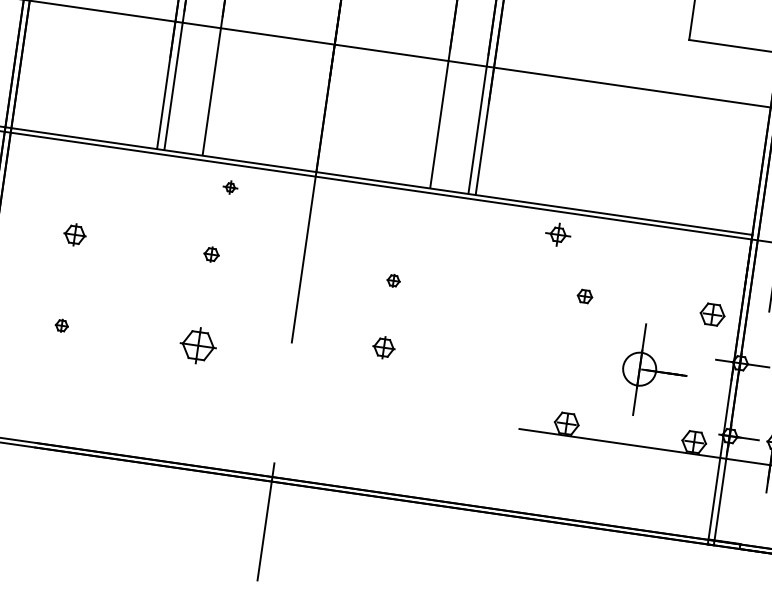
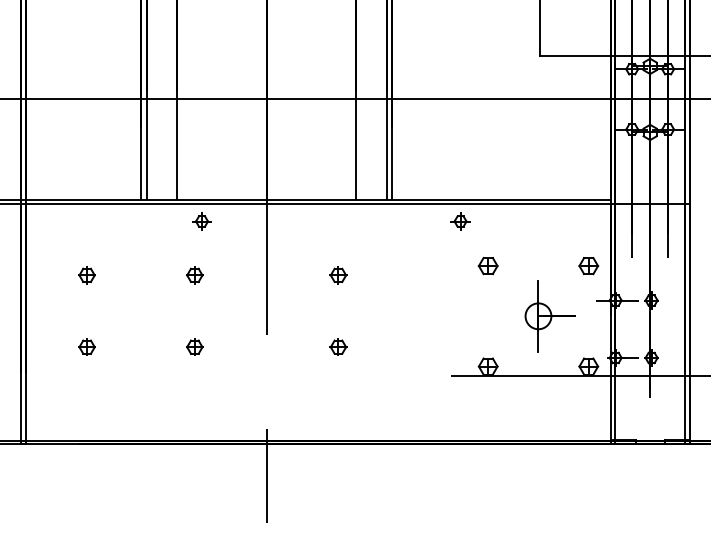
part: (229, 187) -> (201, 221), size x1.67
part: (211, 254) -> (194, 275), size x1.43
part: (393, 280) -> (338, 275), size x1.67
part: (584, 296) -> (487, 266), size x1.67
part: (61, 324) -> (86, 346), size x1.67
part: (198, 344) -> (194, 346), size x0.62
part: (384, 346) -> (338, 346), moved

